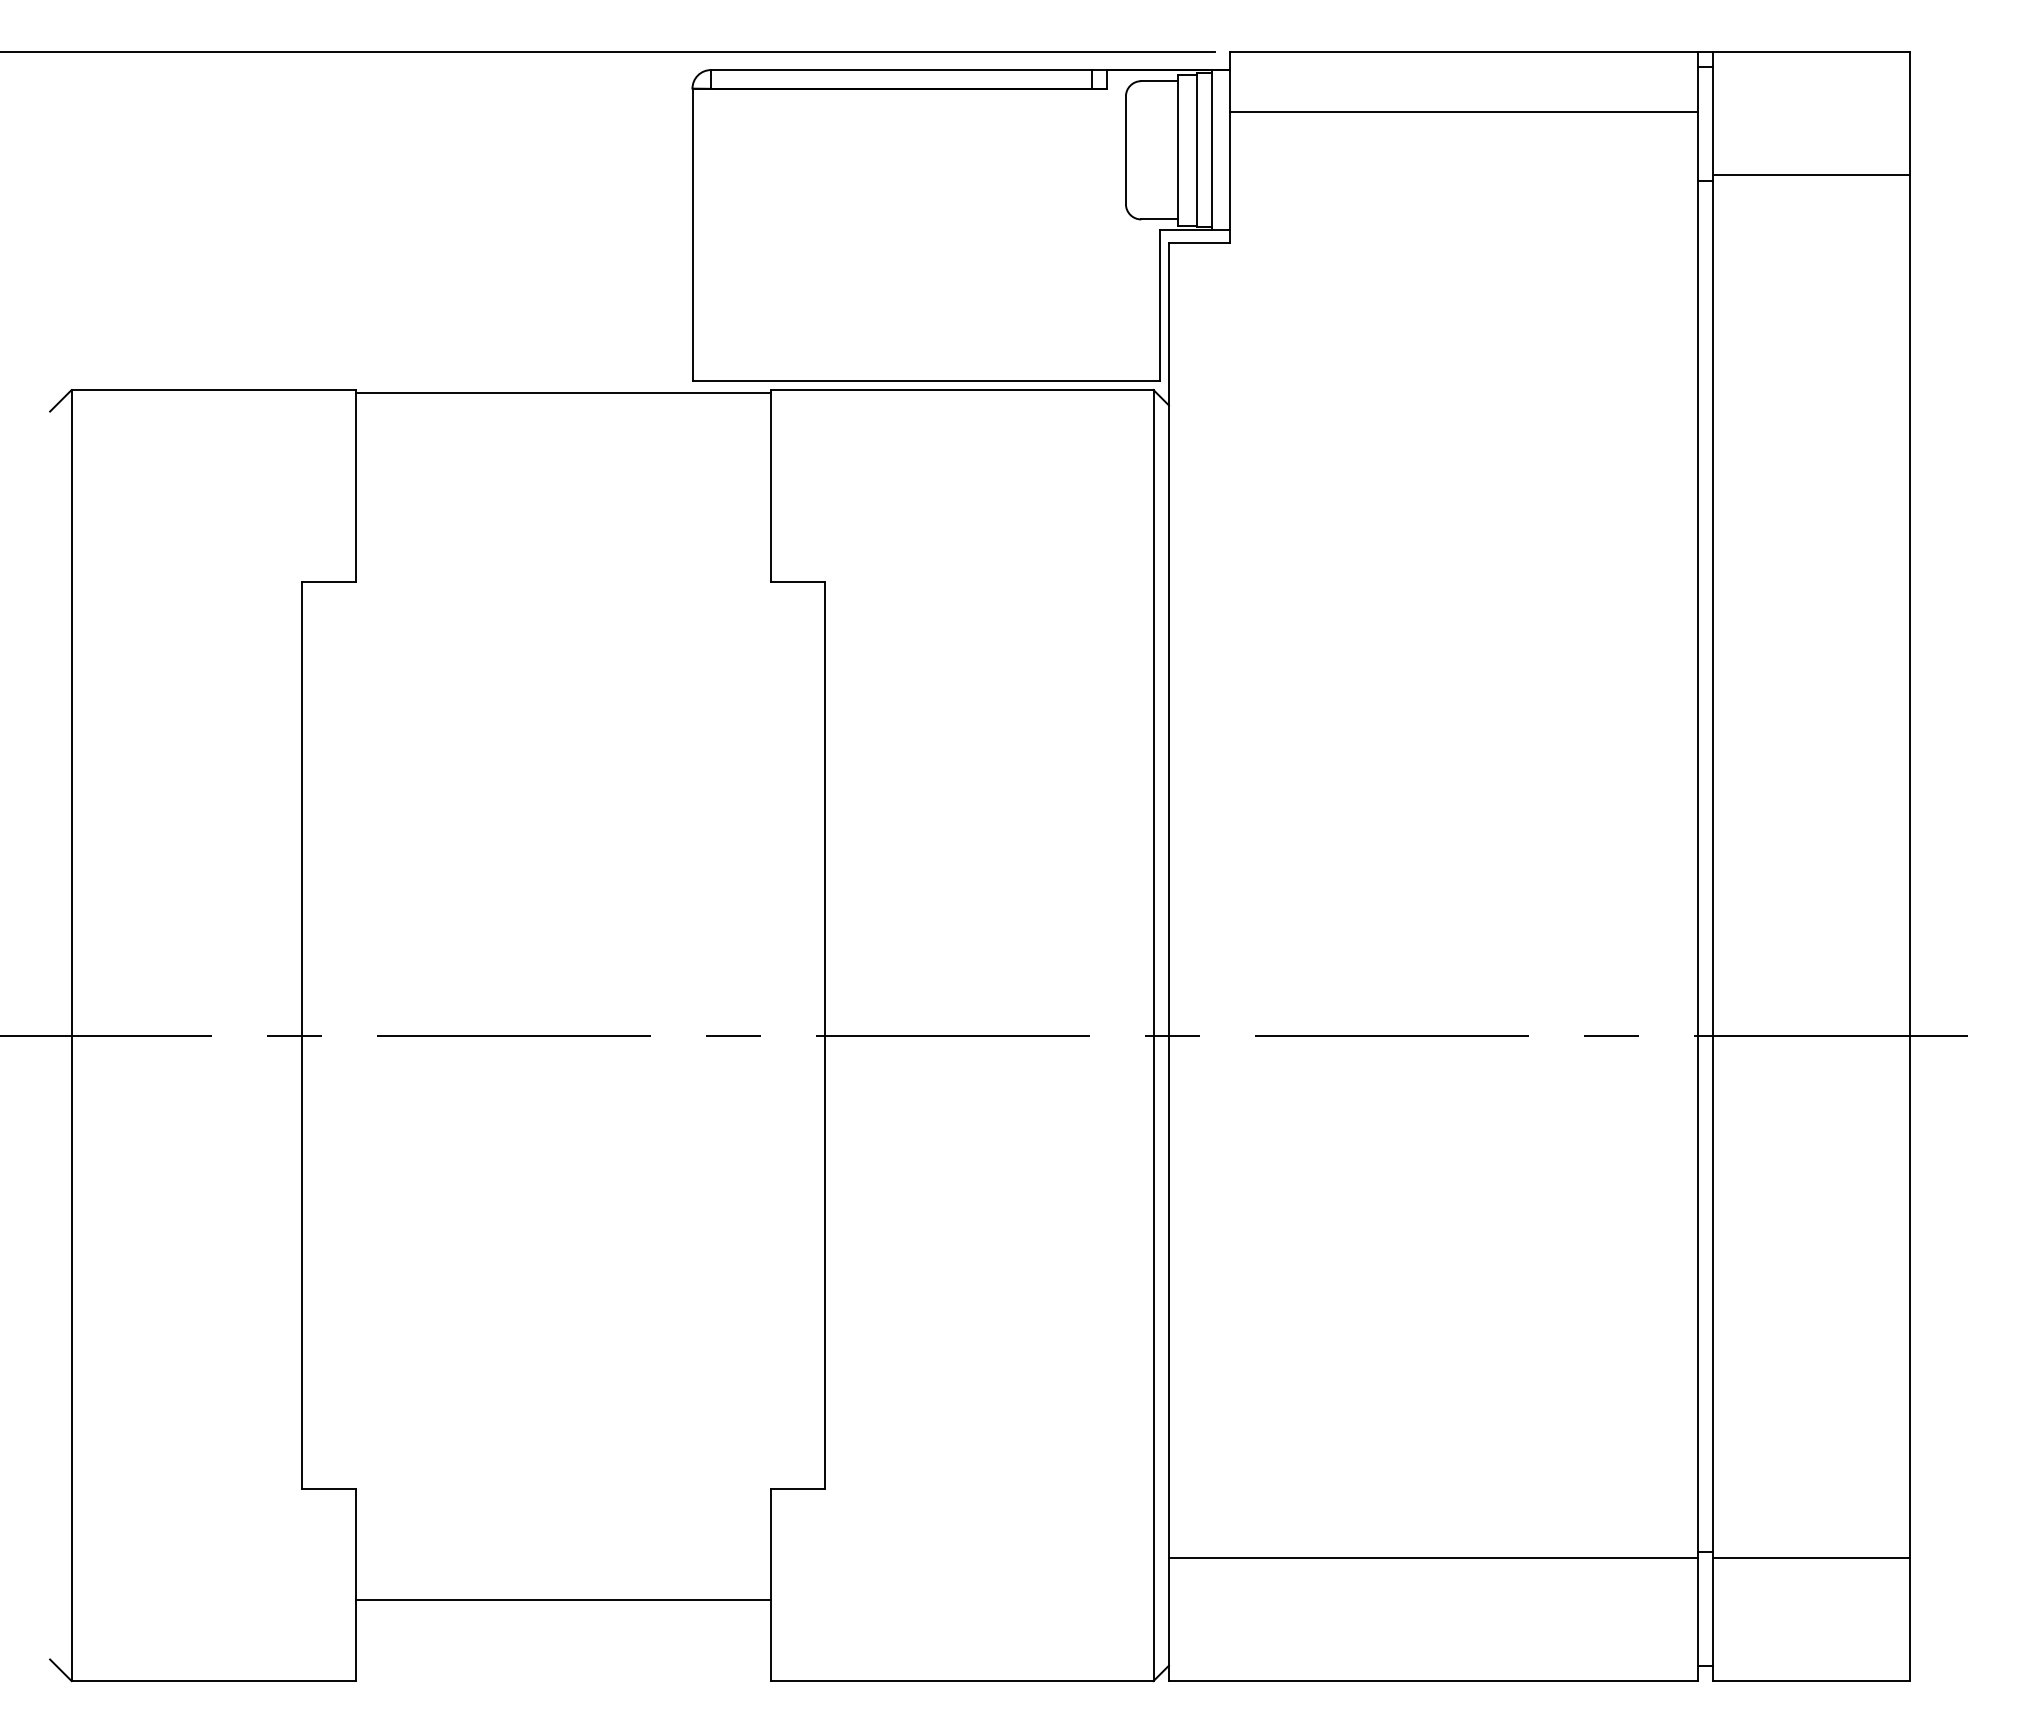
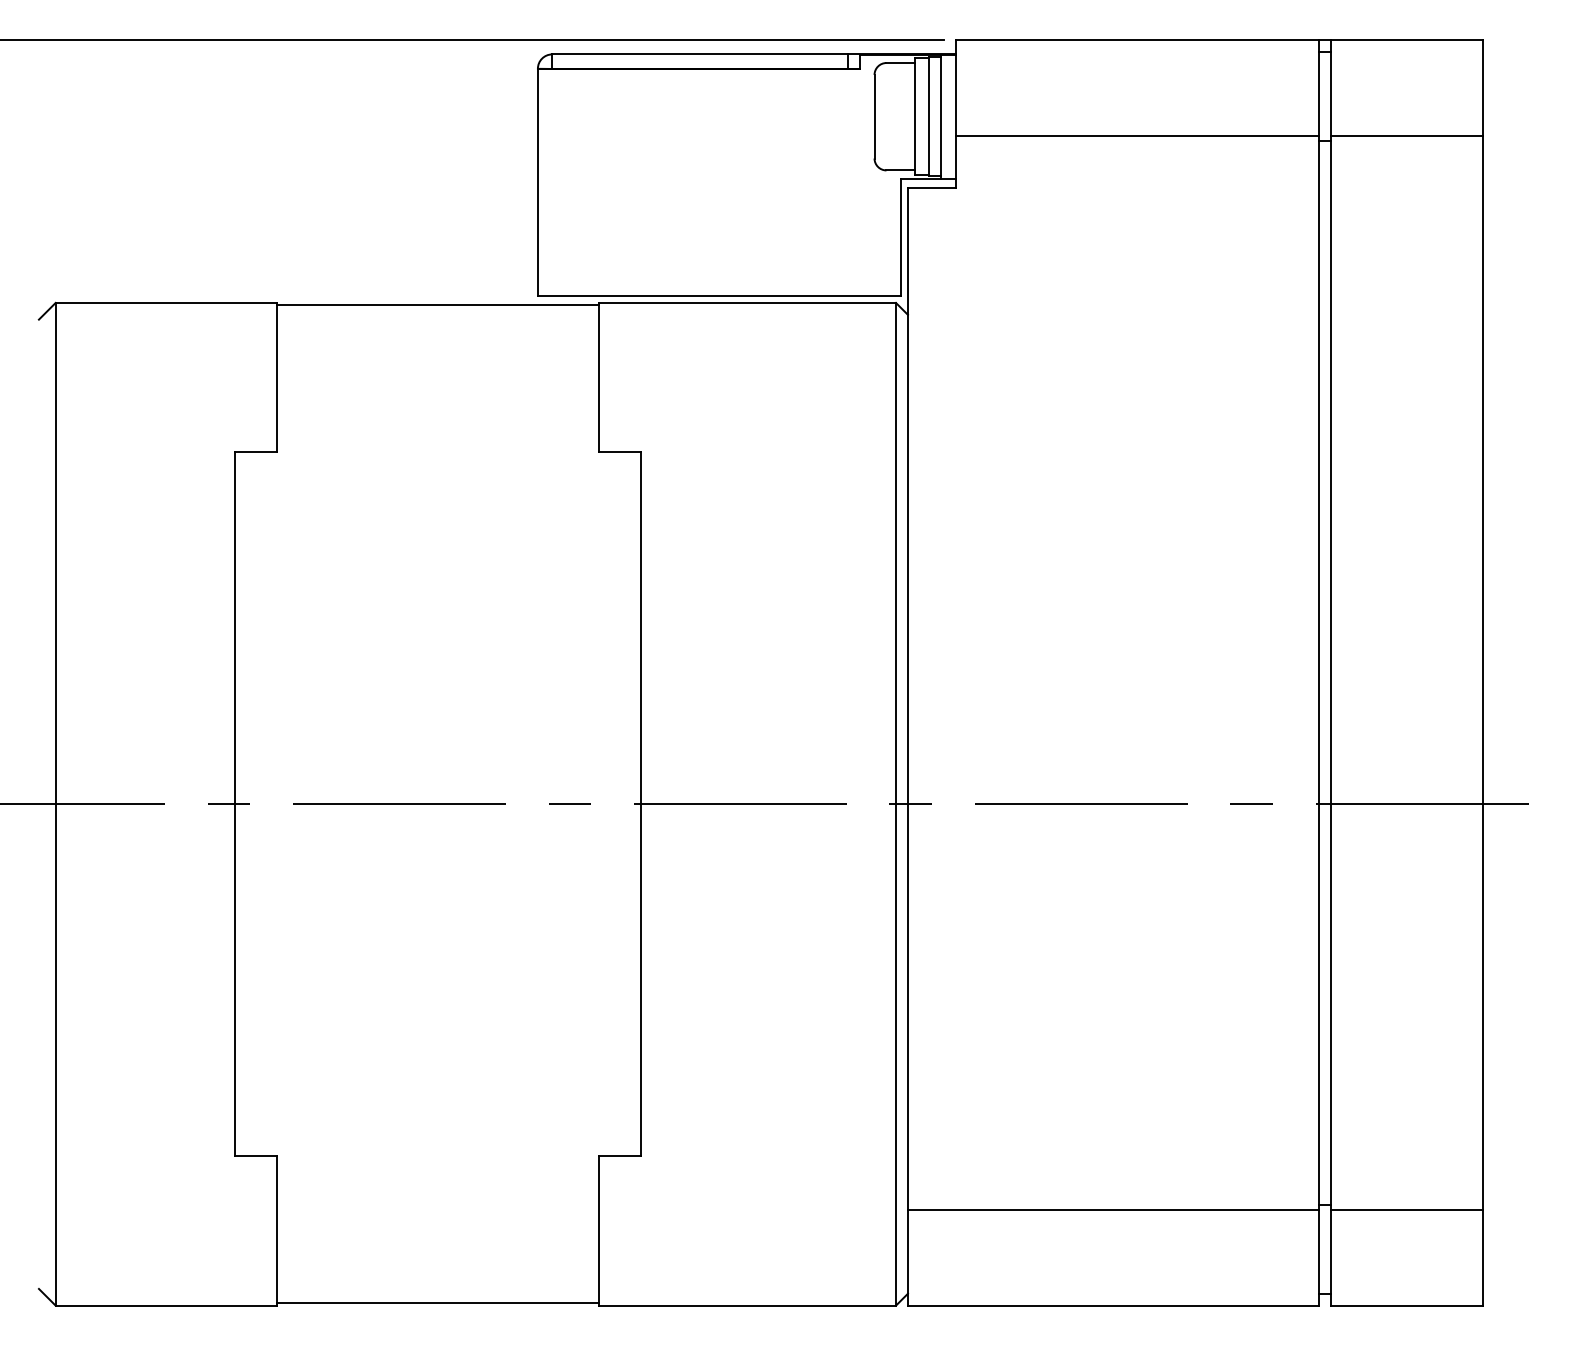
line: (1463, 111) -> (1136, 135), moved
line: (562, 1599) -> (436, 1302), moved

